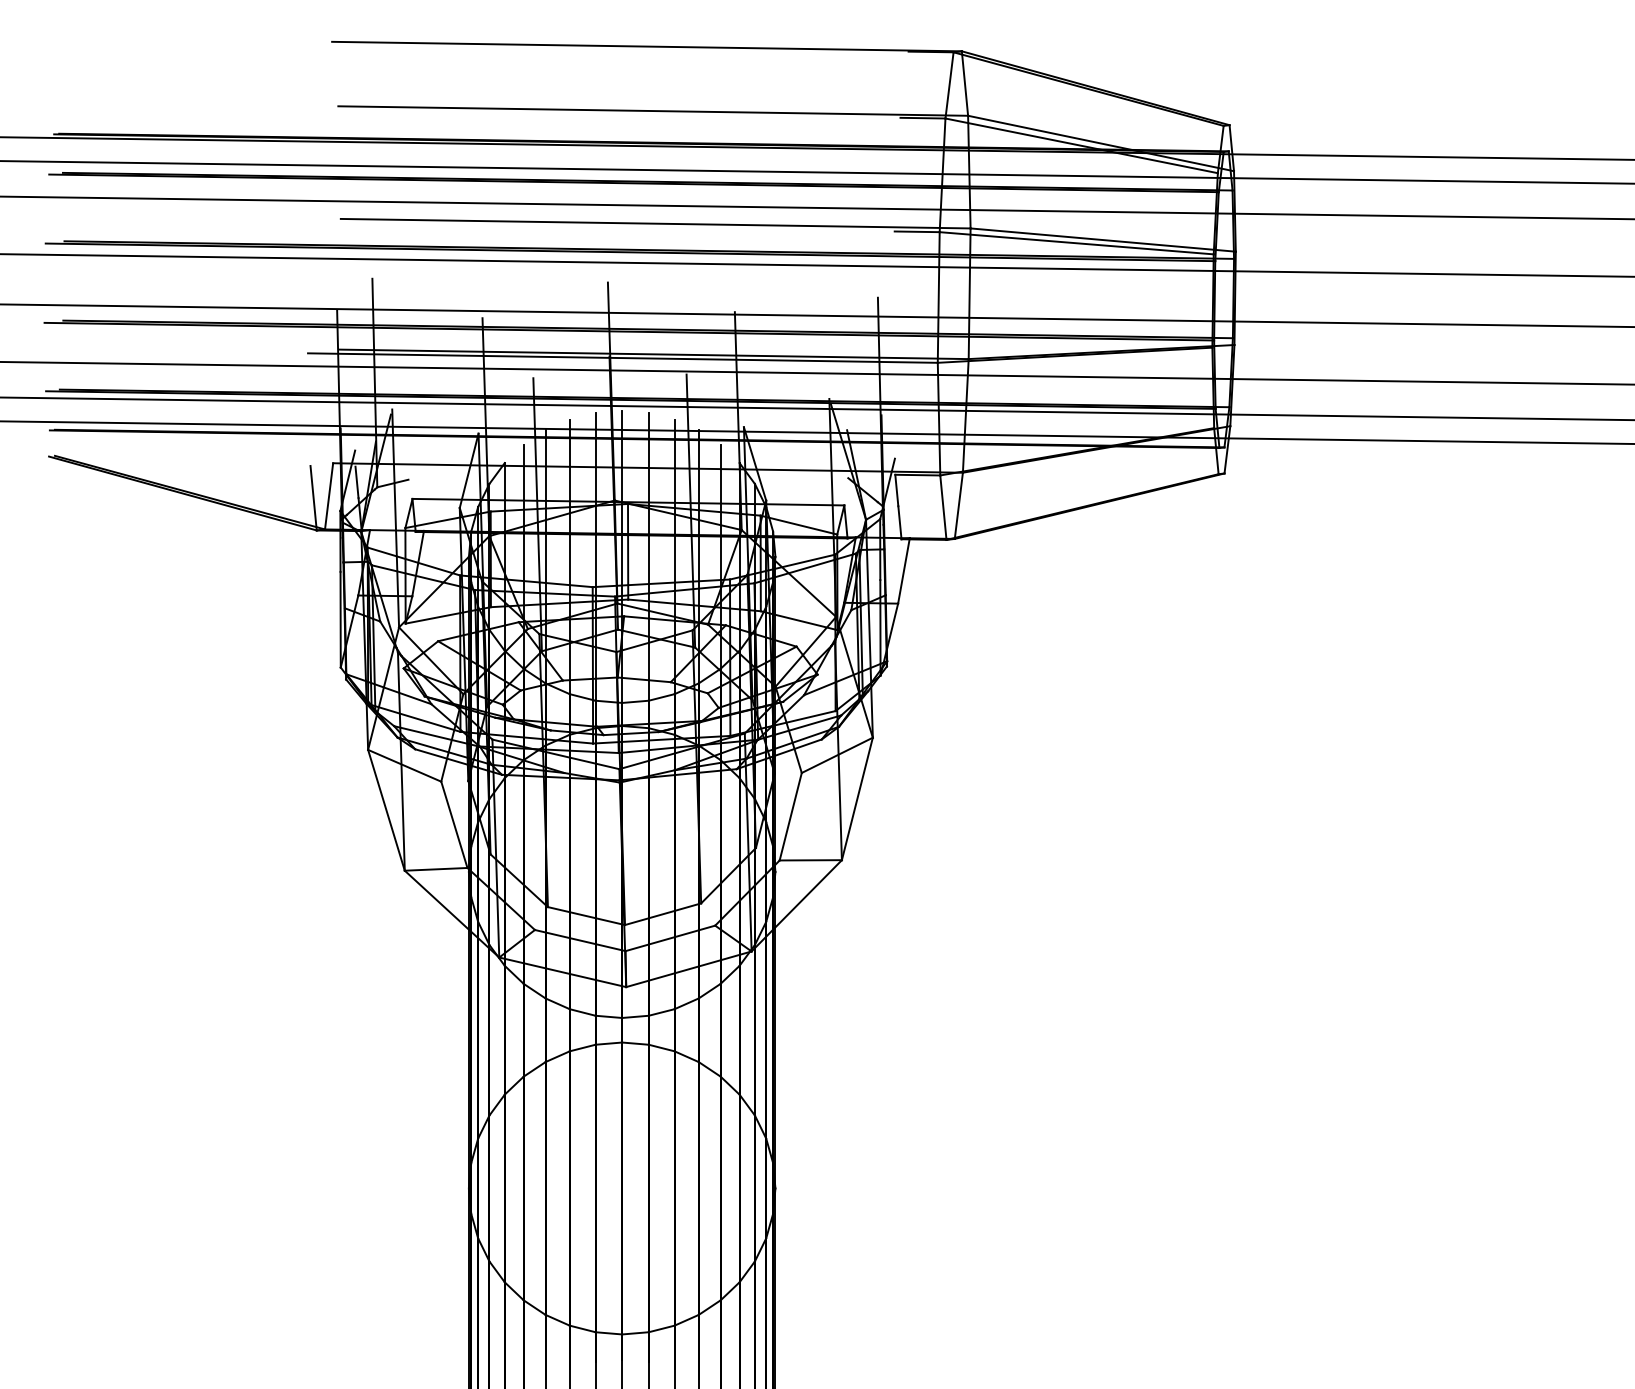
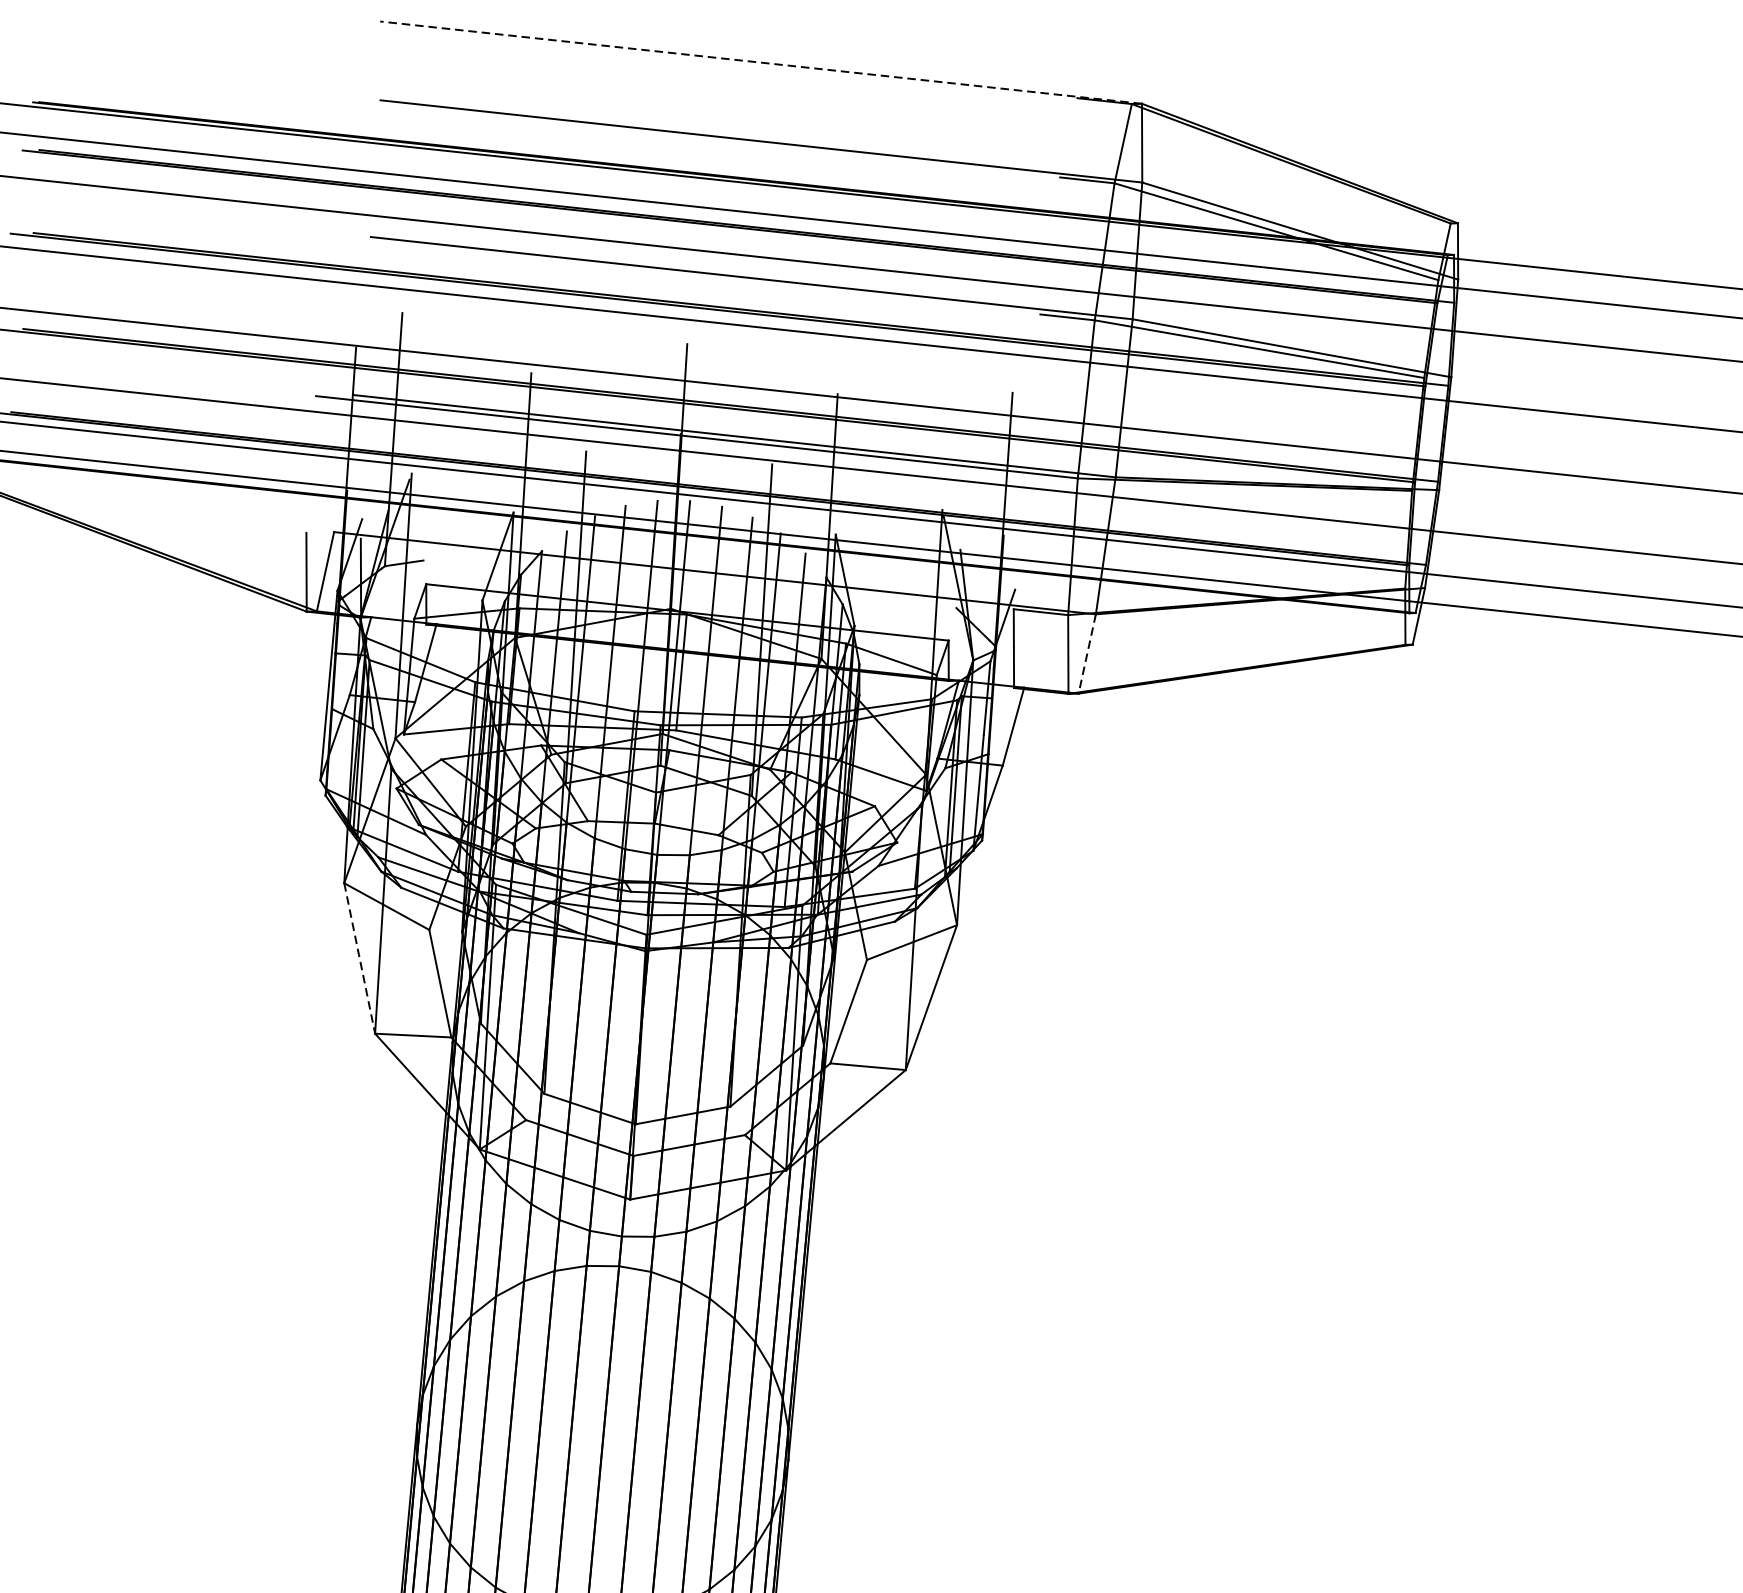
line: (646, 46) -> (760, 62), solid -> dashed
line: (958, 506) -> (1086, 654), solid -> dashed
line: (386, 810) -> (359, 958), solid -> dashed

